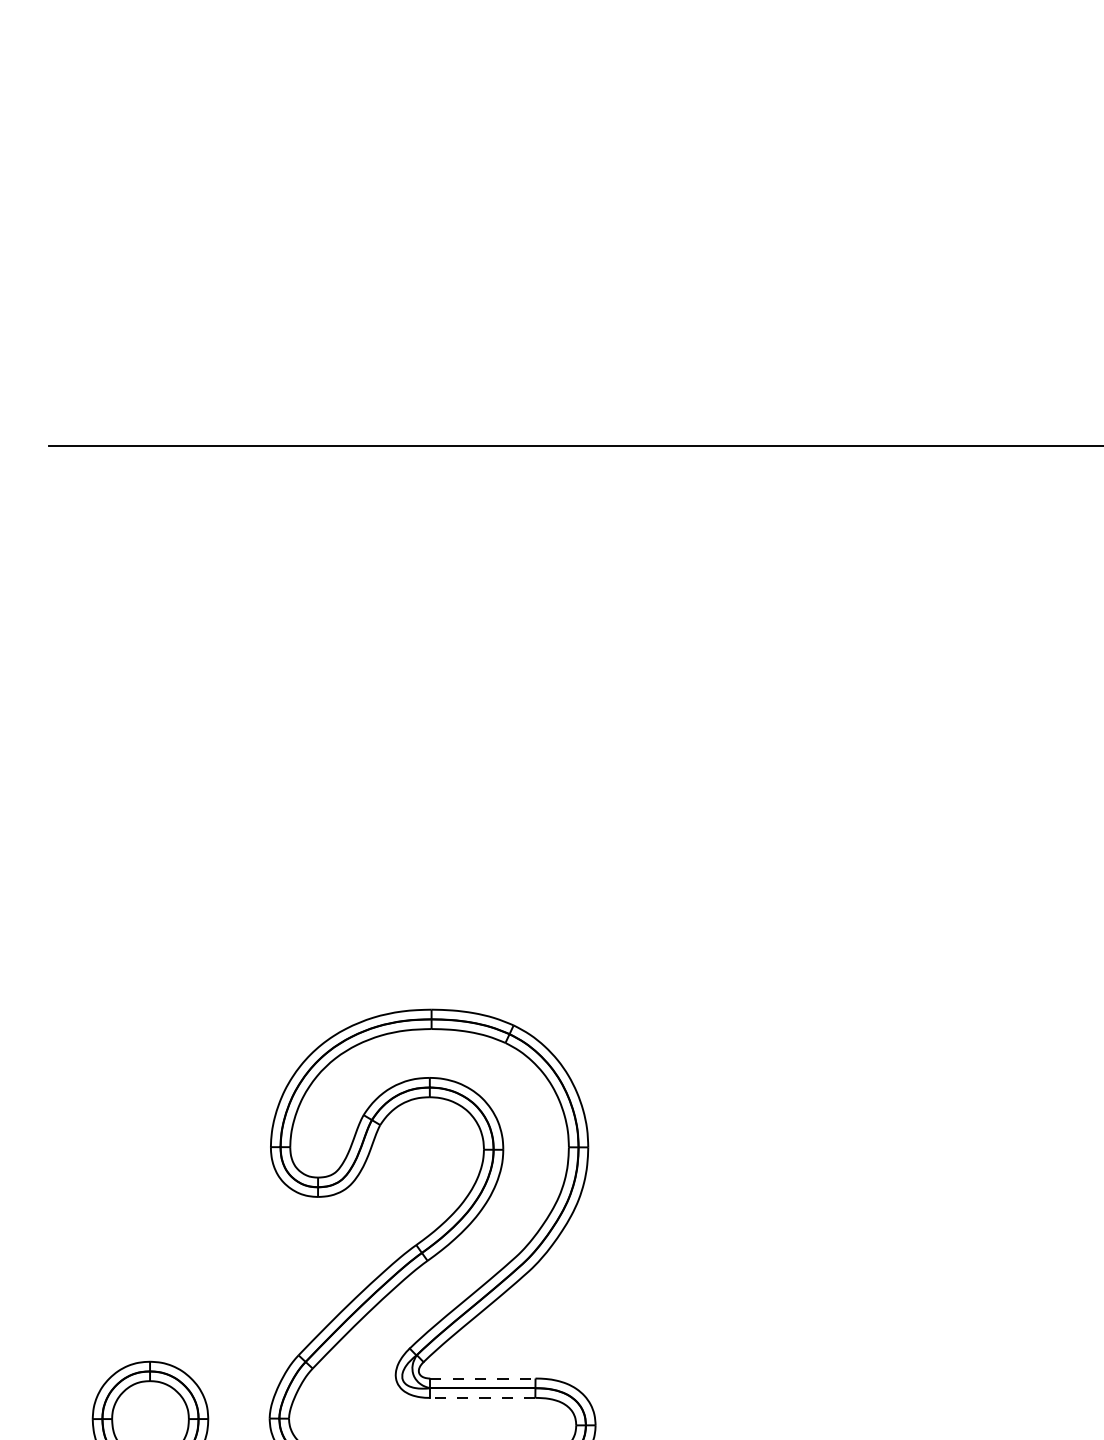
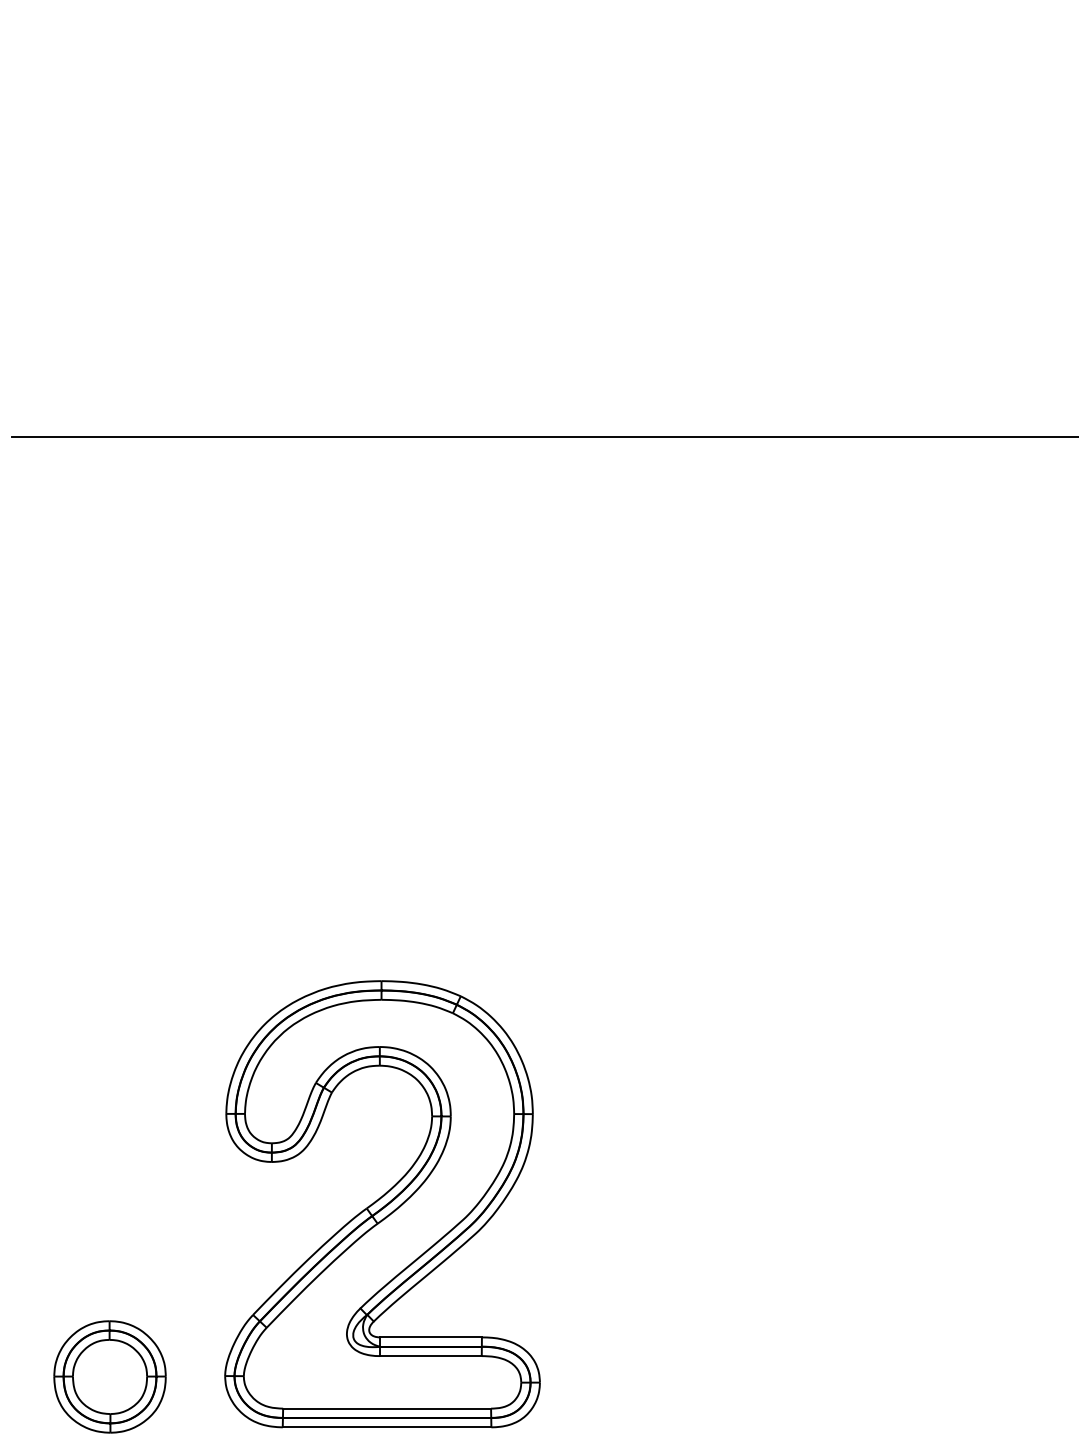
line: (483, 1378) -> (431, 1337), dashed -> solid
line: (482, 1398) -> (430, 1356), dashed -> solid

